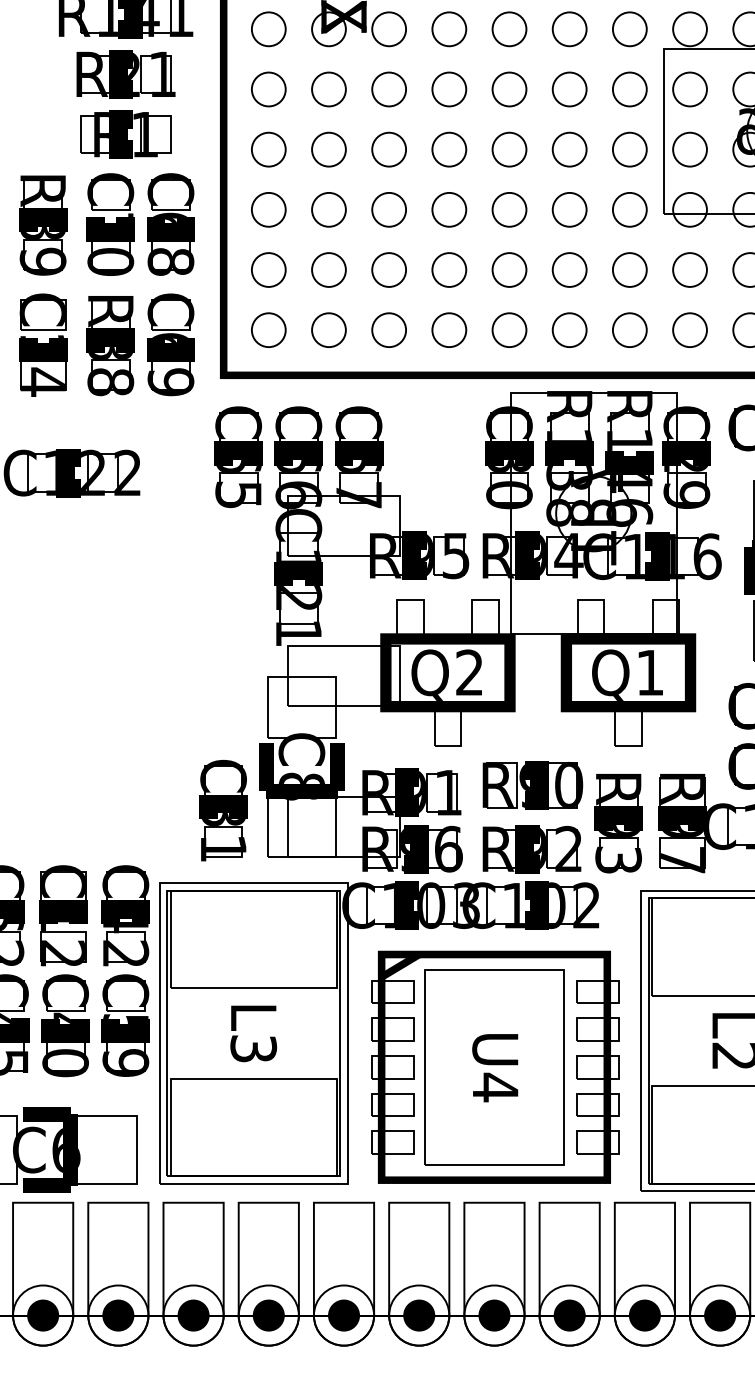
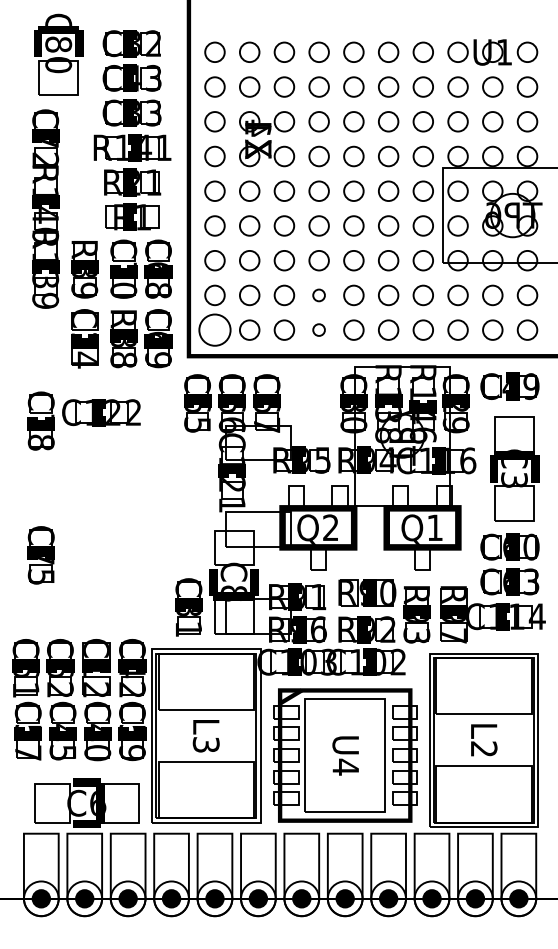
circle: (448, 270) -> (318, 295), size x0.6
circle: (267, 329) -> (214, 329), size x1.6
circle: (448, 329) -> (318, 329), size x0.6

